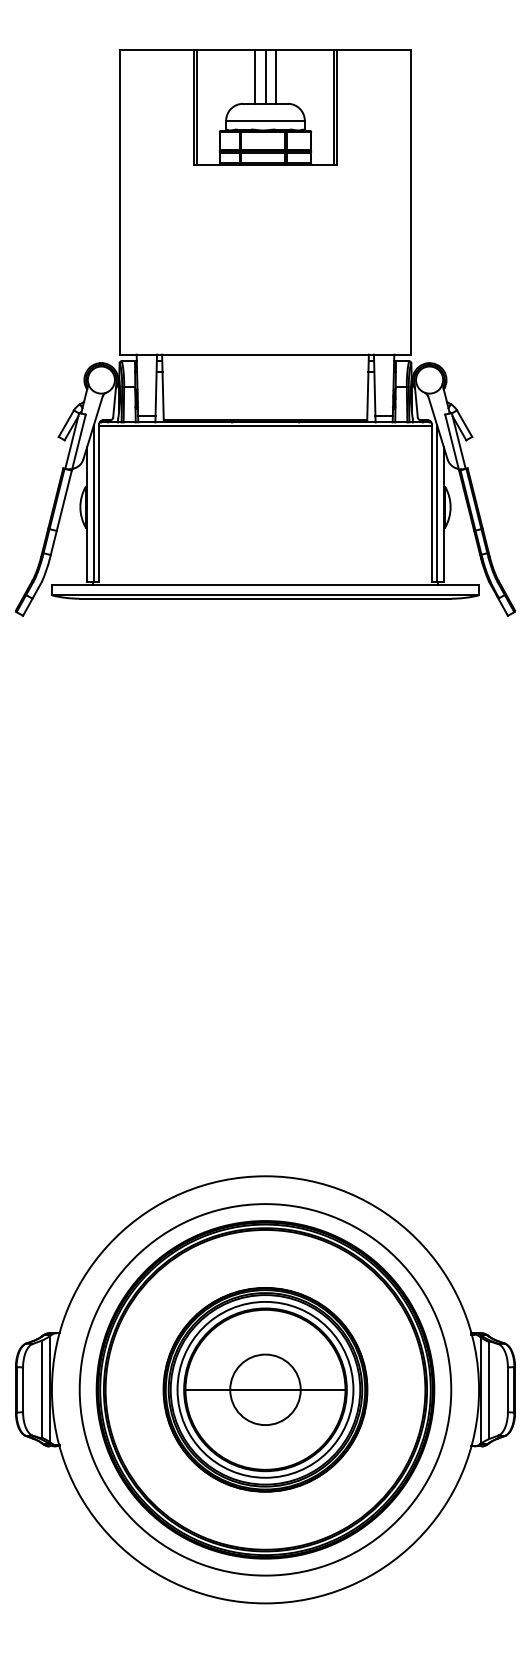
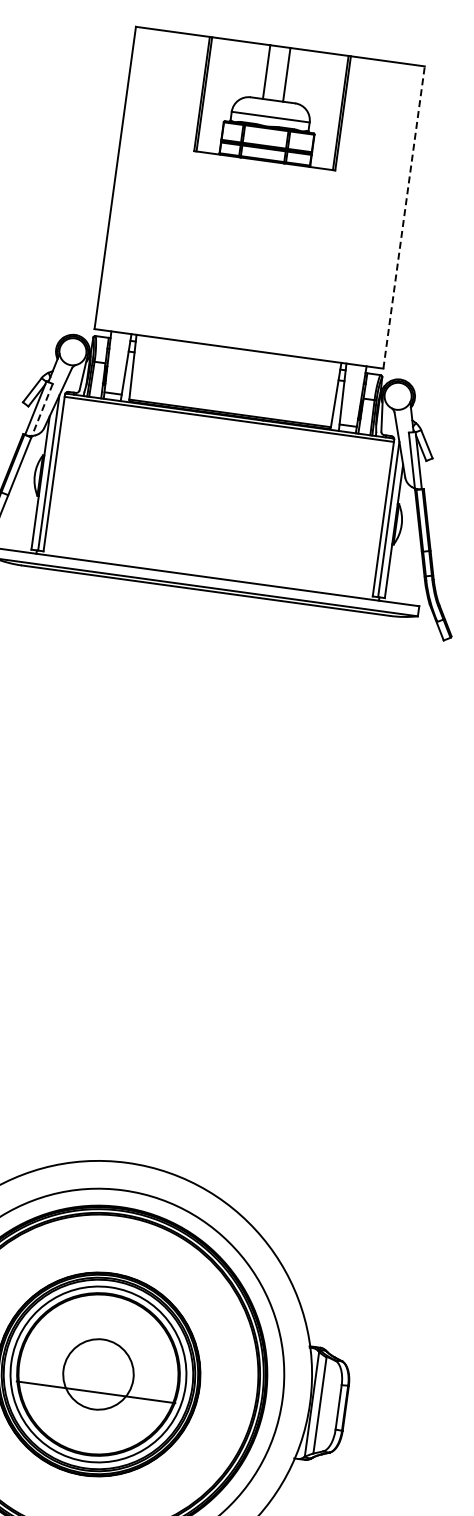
line: (265, 76) -> (276, 73), removed
line: (411, 202) -> (404, 217), solid -> dashed
line: (78, 442) -> (41, 410), solid -> dashed
line: (265, 1389) -> (96, 1391), moved

